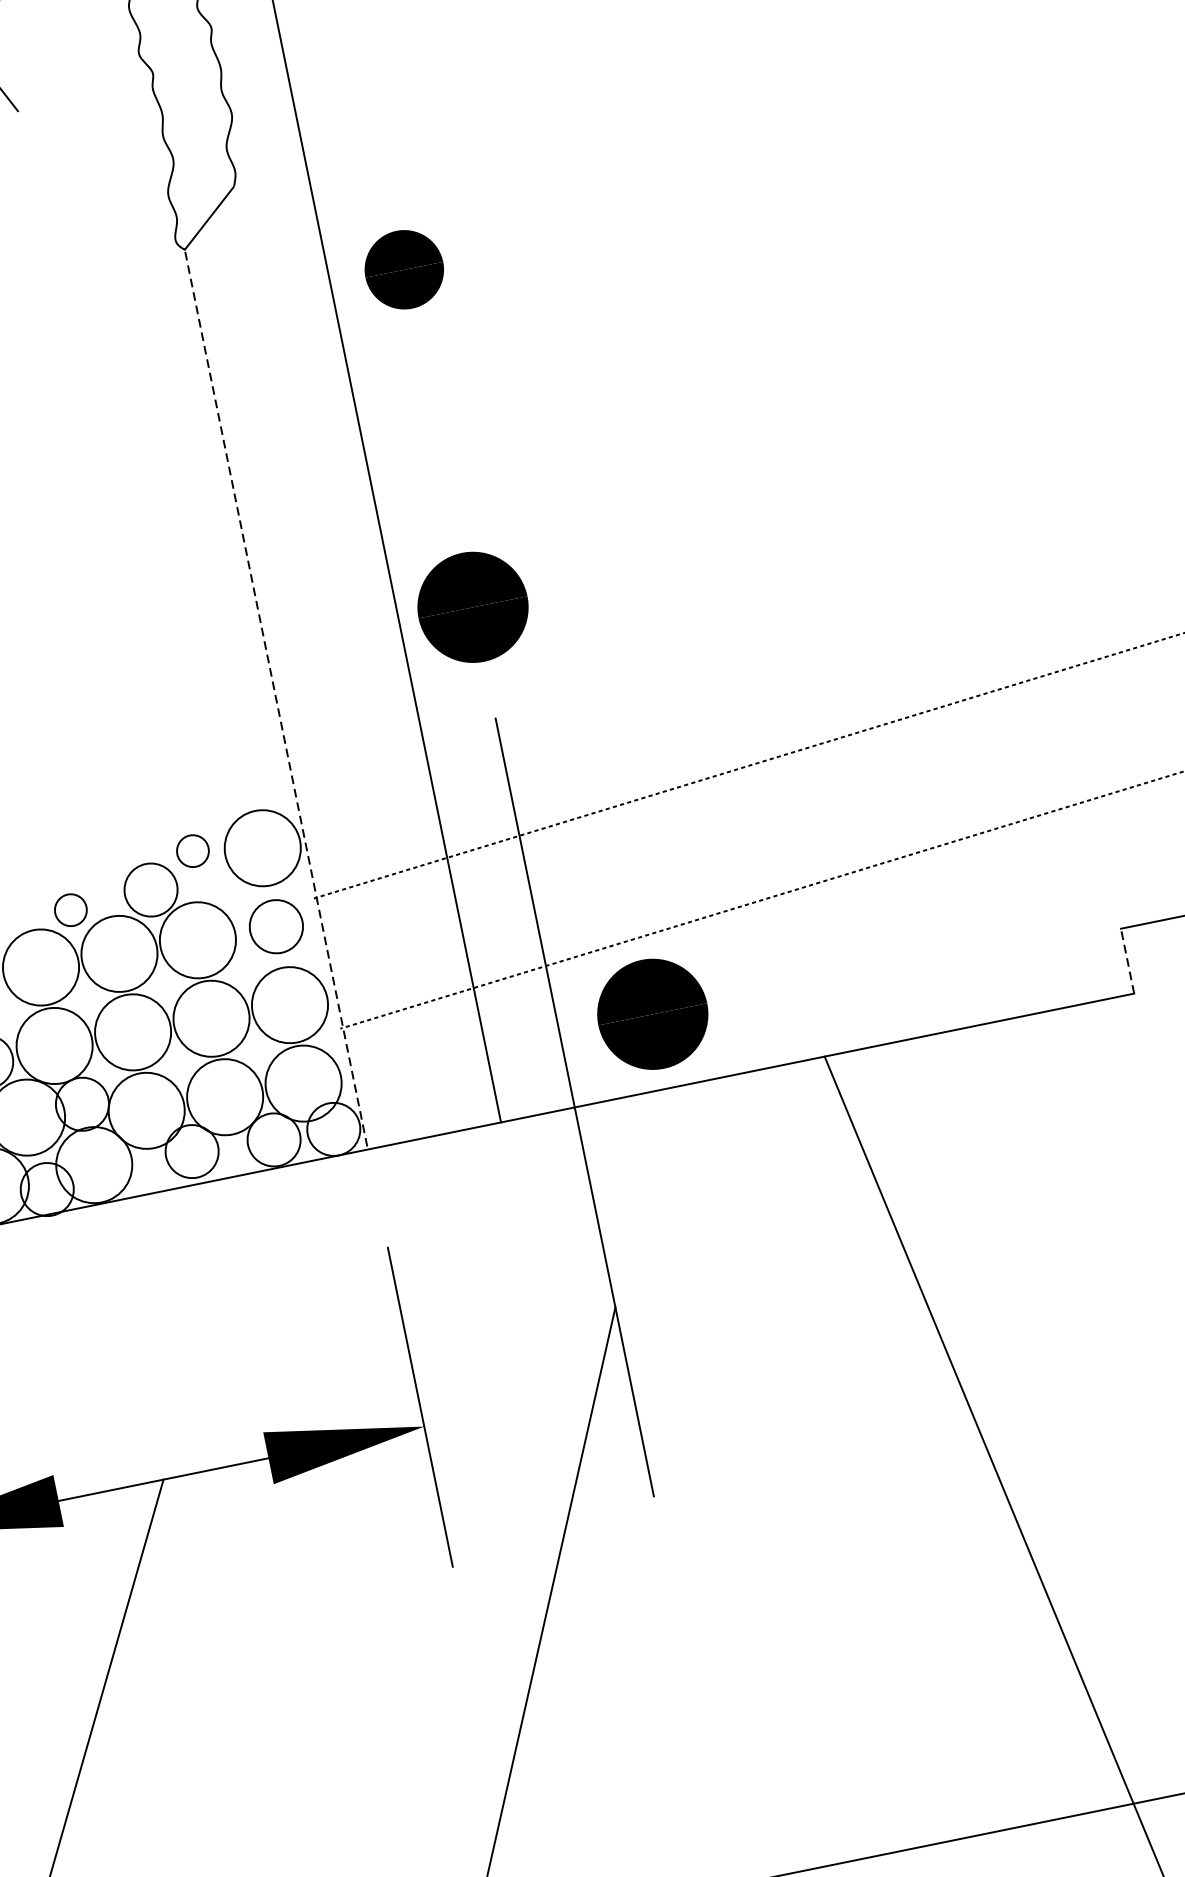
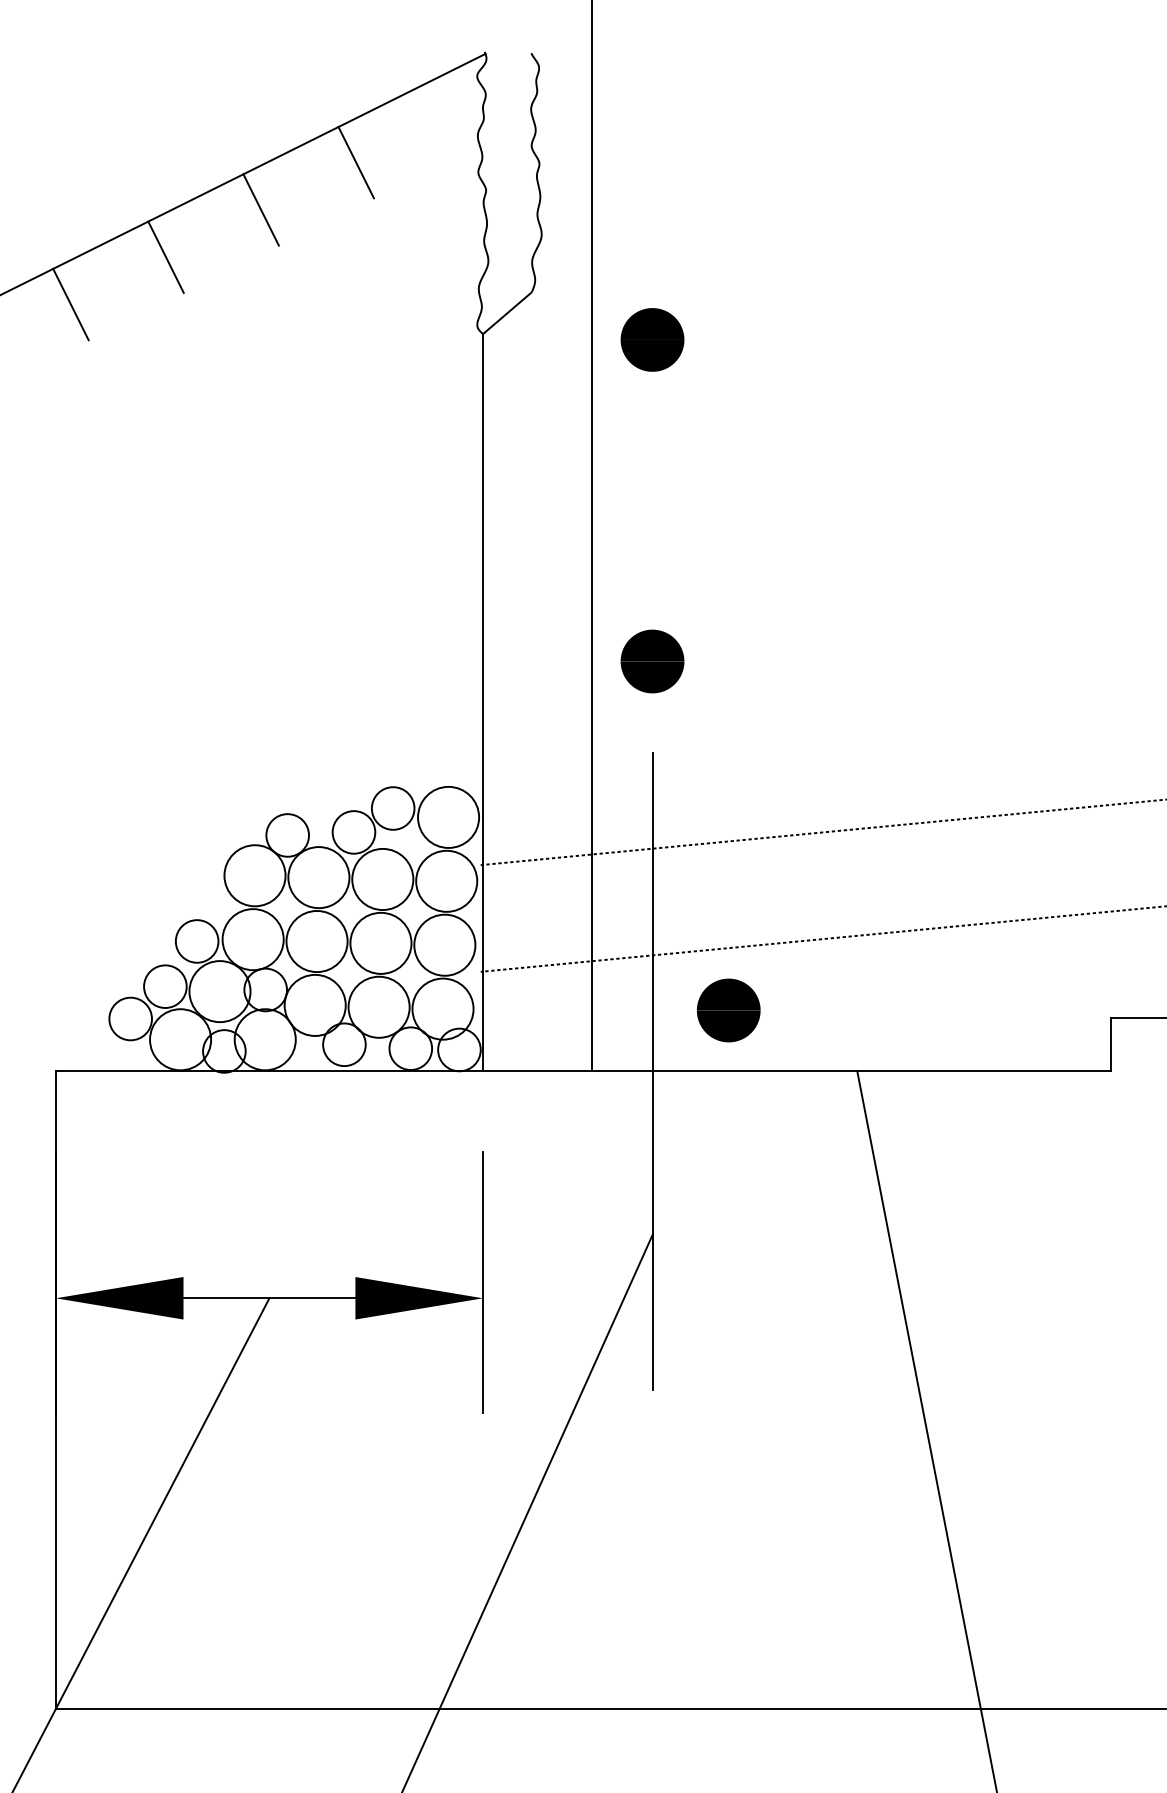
part: (404, 269) -> (652, 339), moved
part: (472, 607) -> (652, 661), size x0.71
line: (276, 696) -> (483, 700), dashed -> solid
circle: (192, 851) -> (392, 808), size x1.67
circle: (70, 910) -> (287, 835), size x1.67
circle: (275, 925) -> (446, 880), size x1.43
line: (1127, 961) -> (1110, 1044), dashed -> solid
part: (652, 1014) -> (728, 1010), size x0.71

